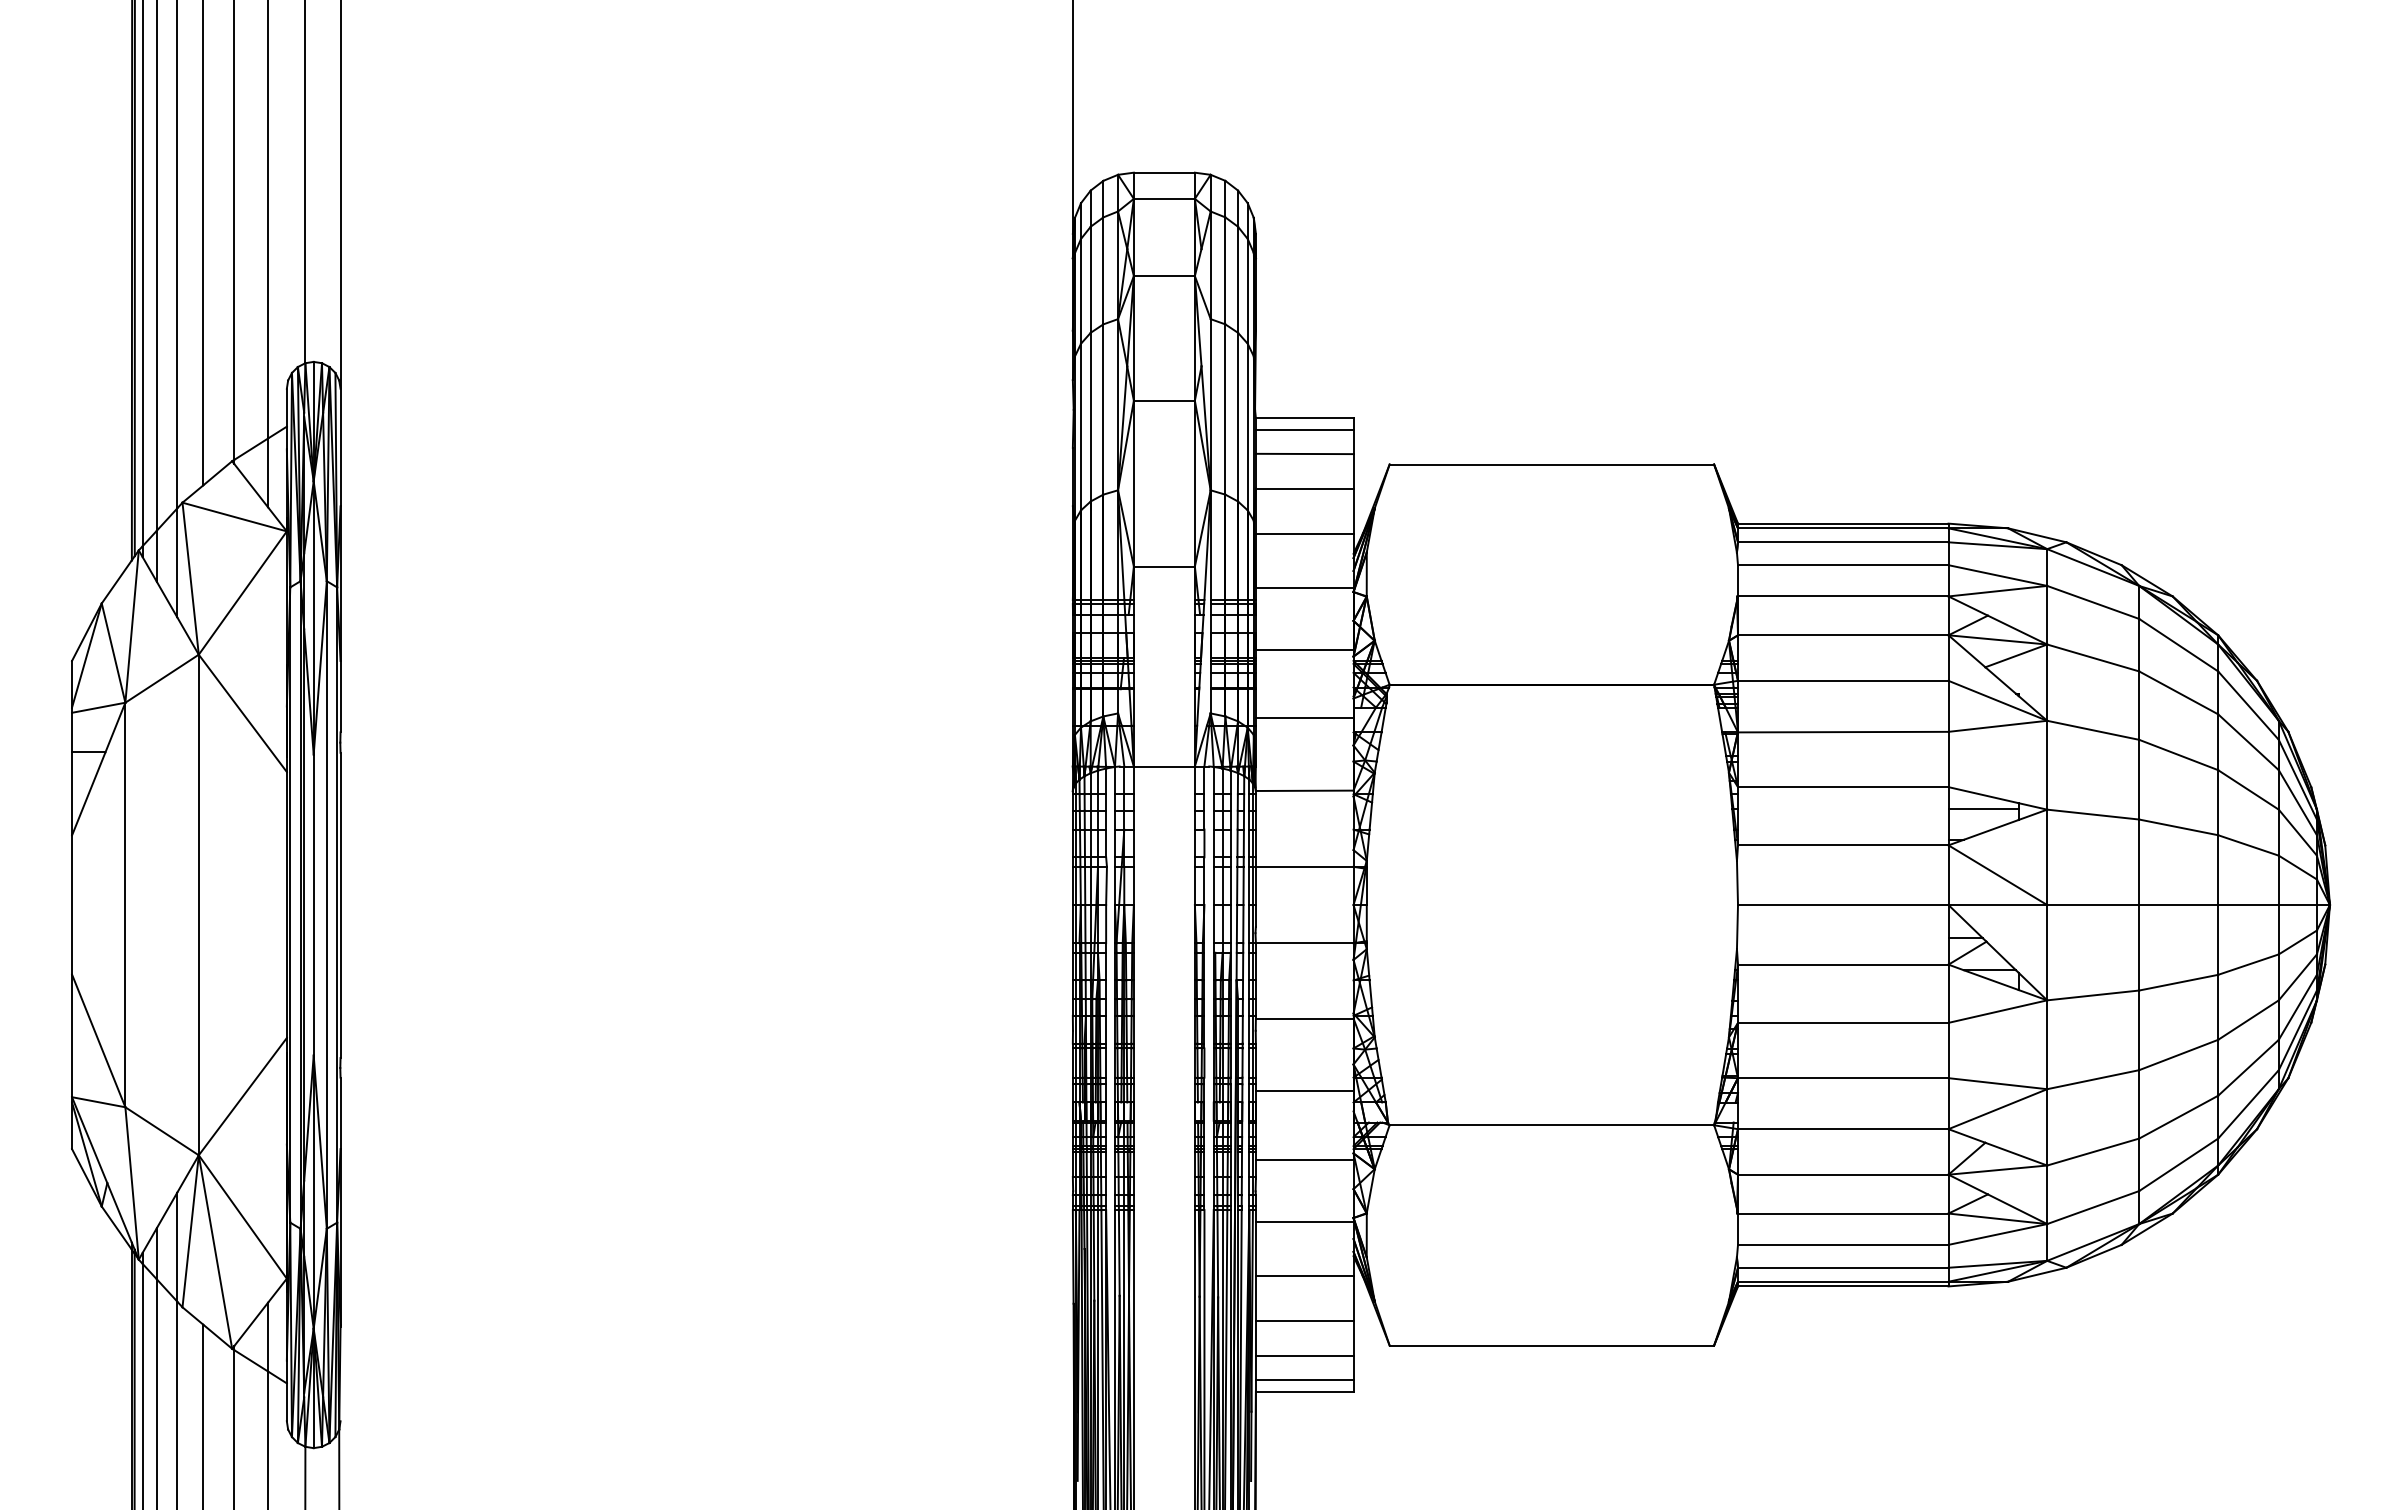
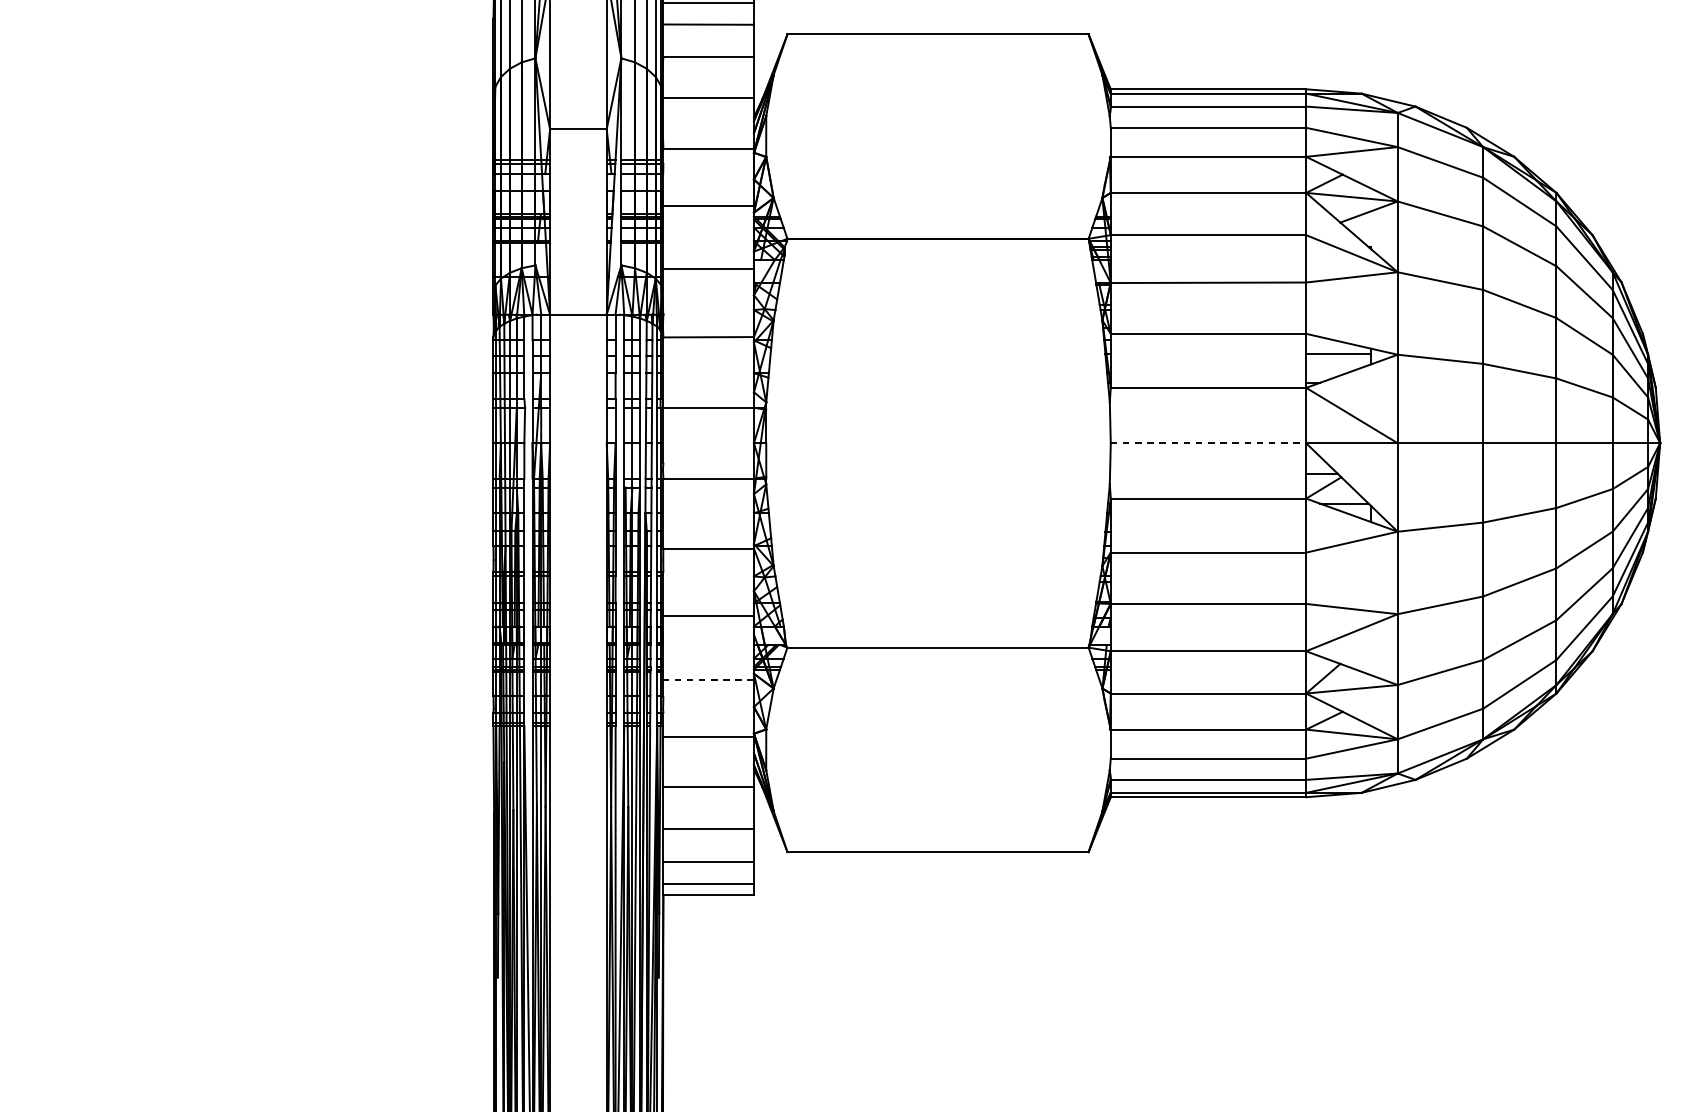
line: (1843, 905) -> (1208, 443), solid -> dashed
line: (1304, 1159) -> (708, 679), solid -> dashed

